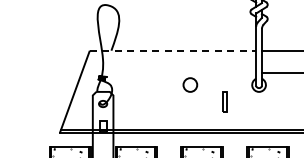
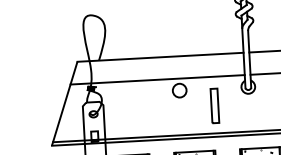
line: (173, 50) -> (160, 57), dashed -> solid
line: (168, 73) -> (157, 80), added
part: (224, 101) -> (214, 105), size x1.67

